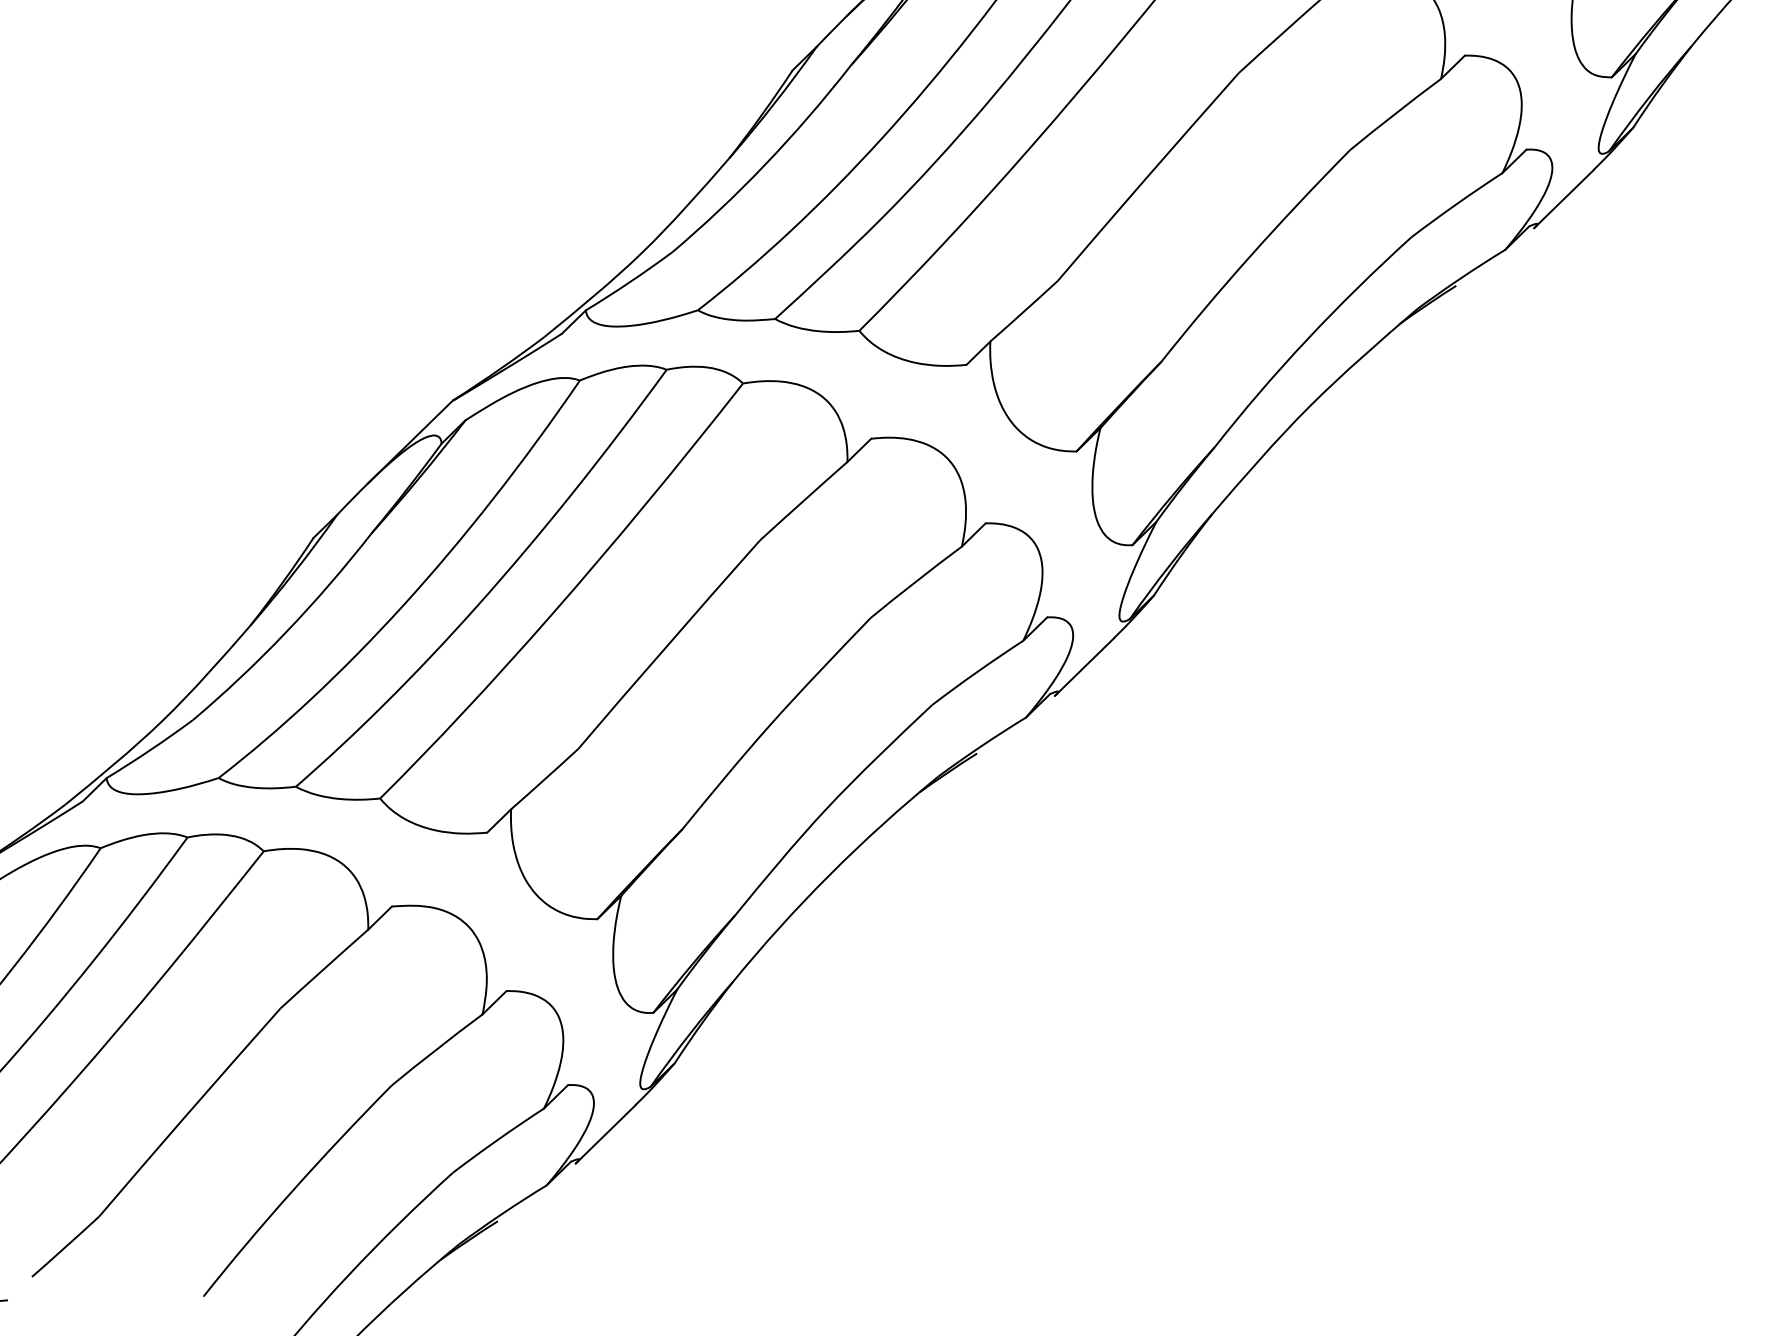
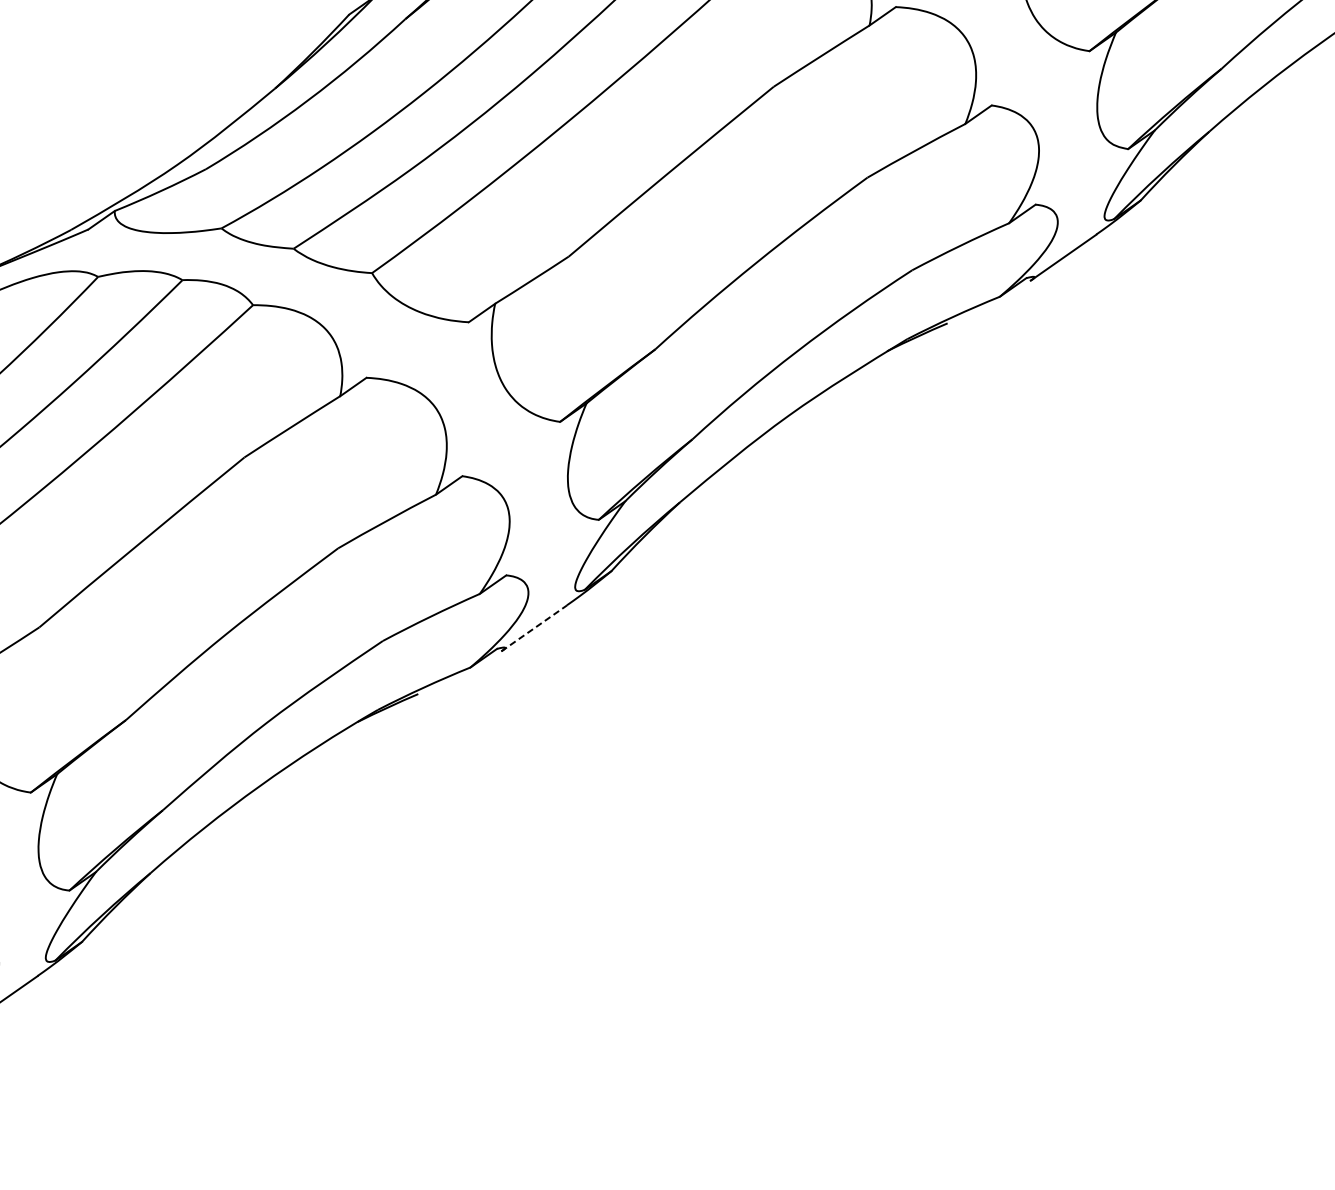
line: (1084, 666) -> (534, 627), solid -> dashed

